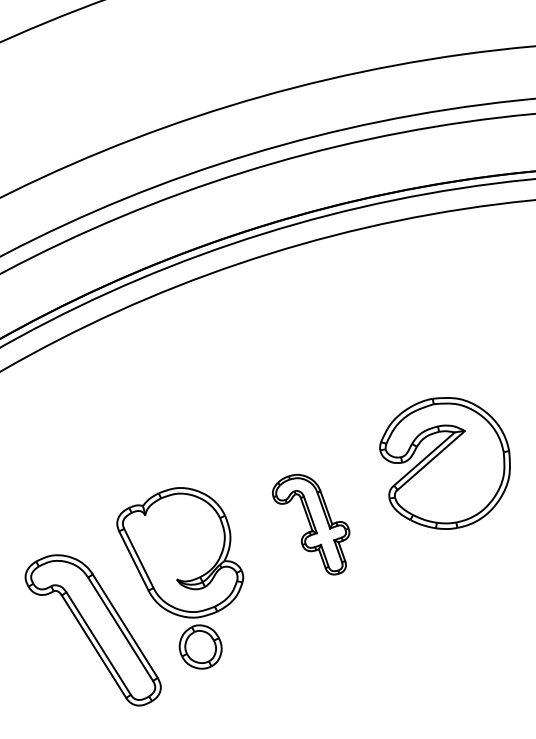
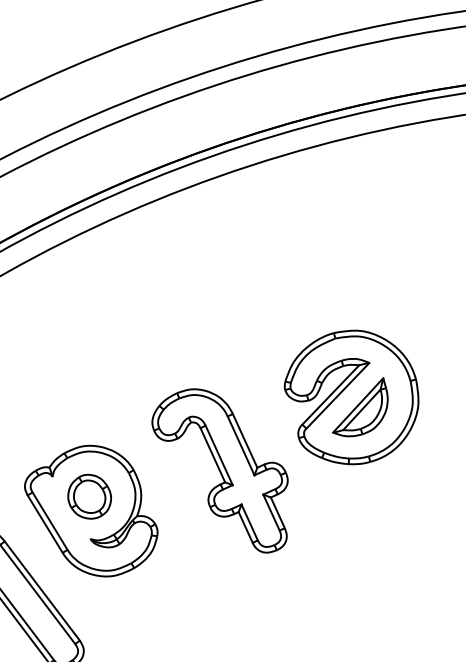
part: (451, 474) -> (359, 408), added
part: (310, 524) -> (221, 471), size x1.67
part: (200, 646) -> (89, 496), moved

